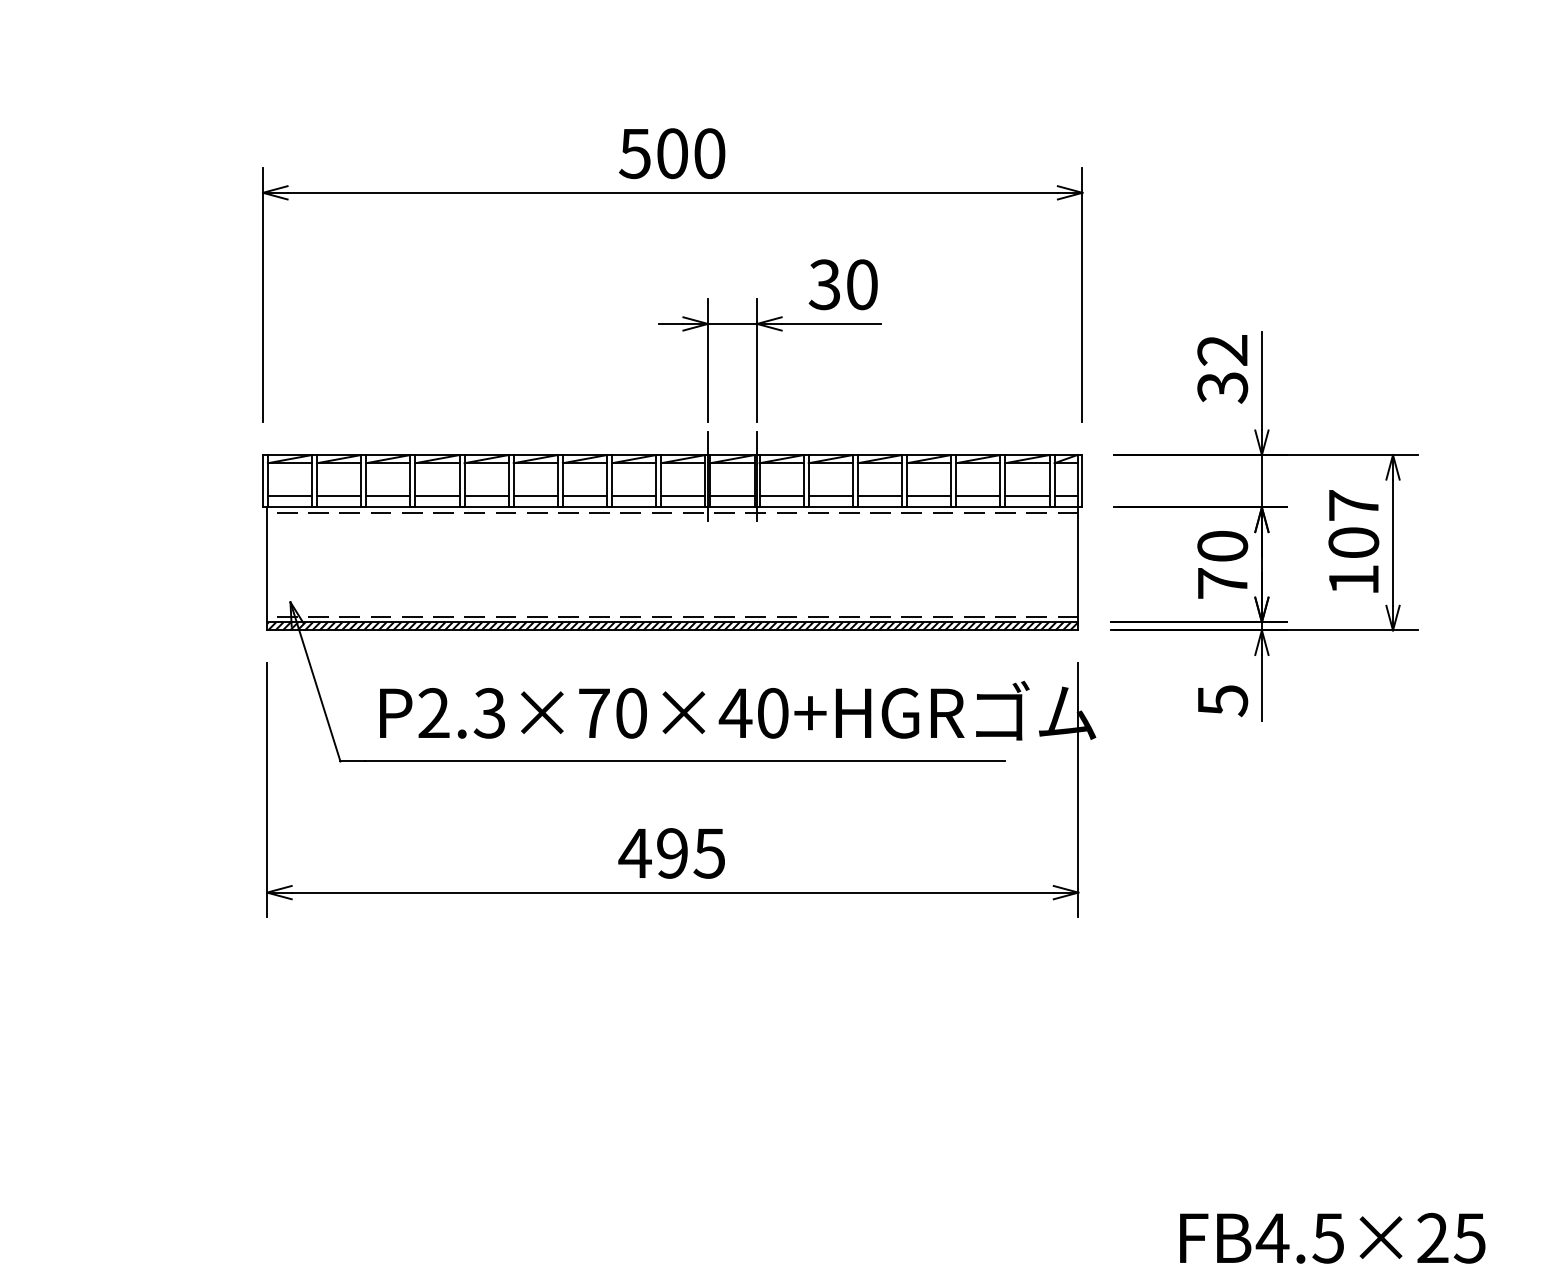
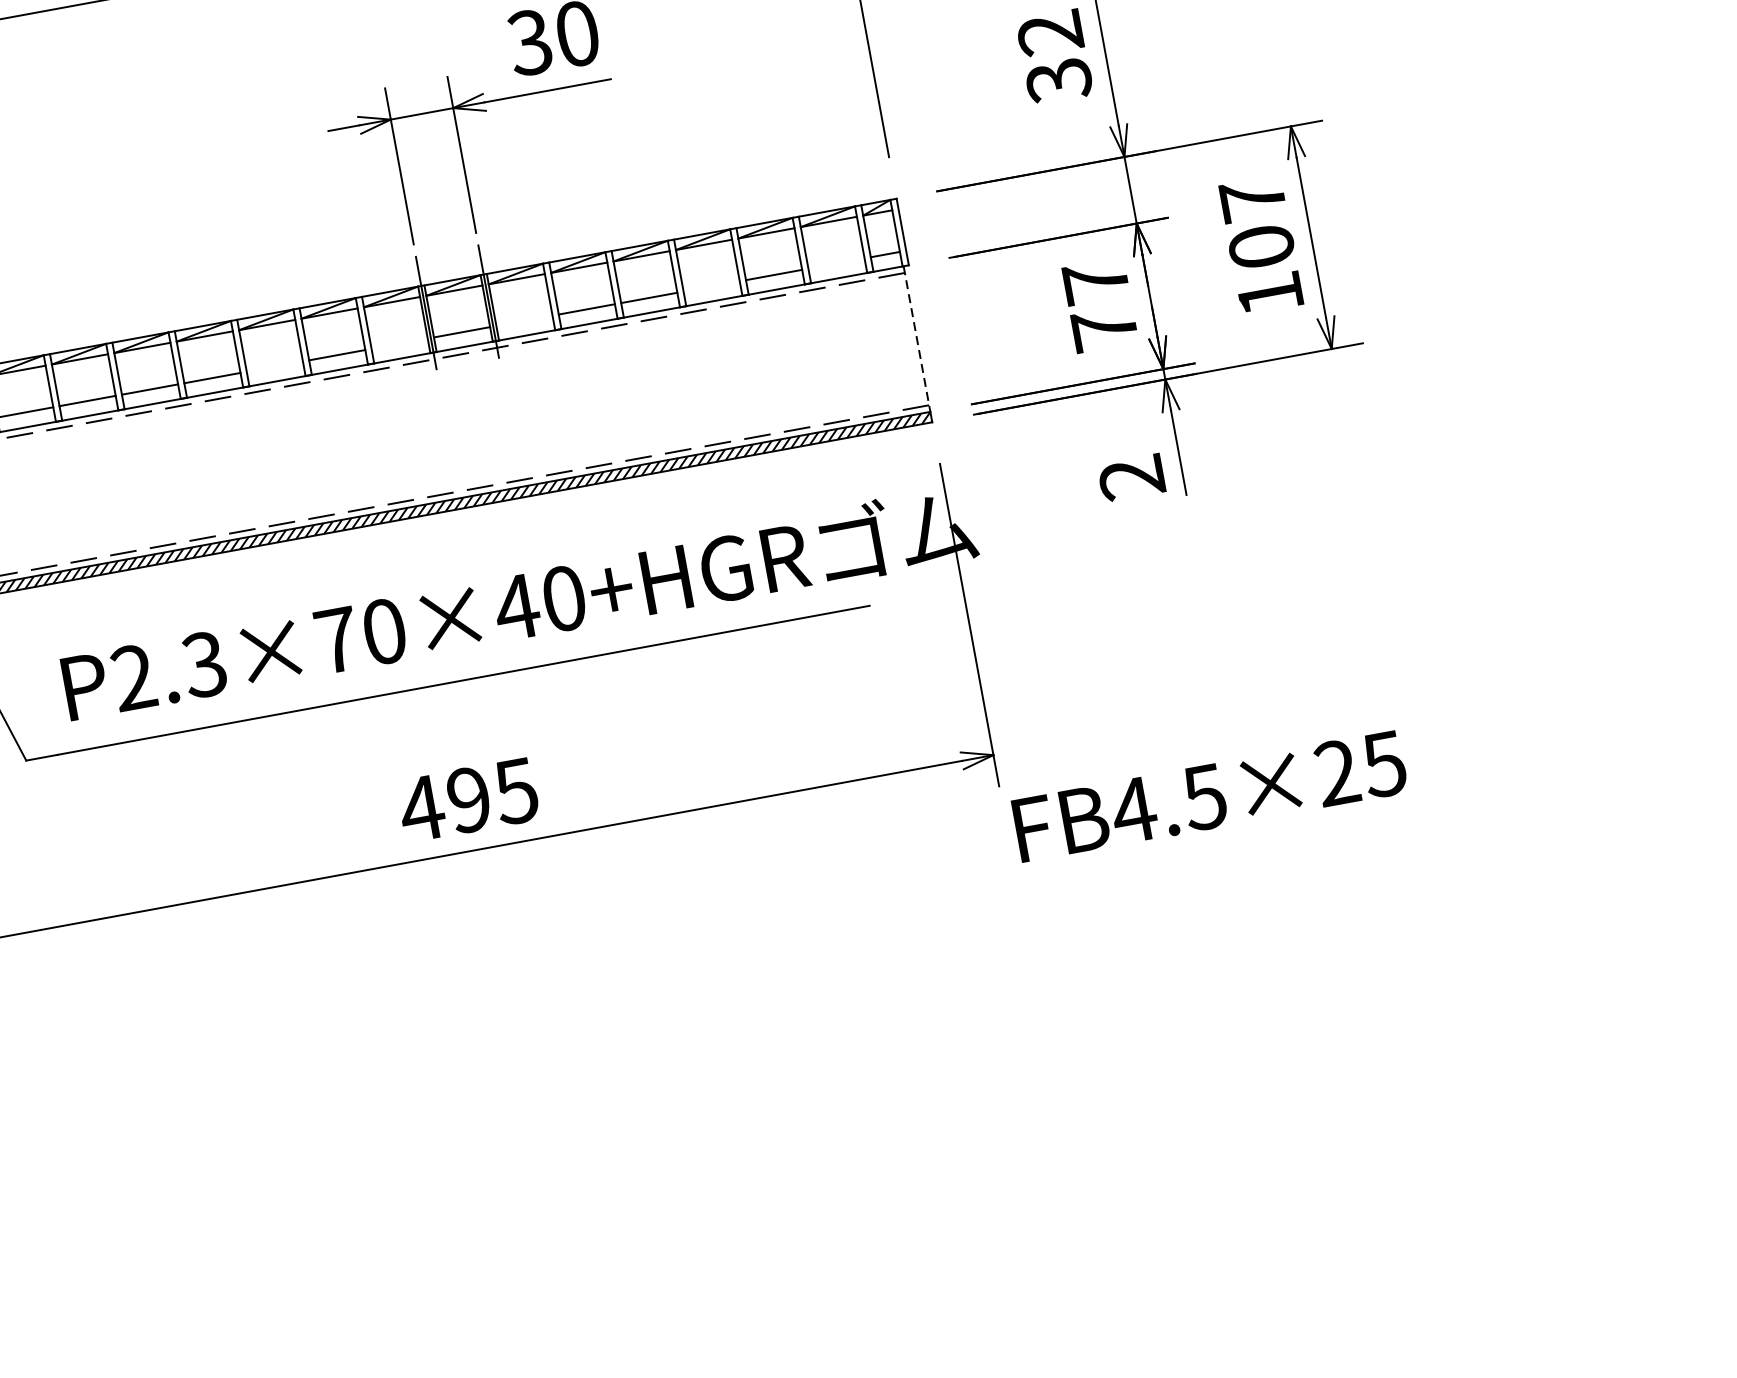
line: (584, 496) -> (274, 367), removed
line: (683, 496) -> (399, 344), removed
line: (781, 496) -> (524, 321), removed
line: (929, 496) -> (712, 287), removed
line: (1027, 496) -> (836, 264), removed
text: (1222, 545) -> (1095, 280), 70 -> 77
line: (1078, 565) -> (917, 339), solid -> dashed
text: (1222, 701) -> (1131, 478), 5 -> 2
text: (1332, 1238) -> (1209, 796), moved

